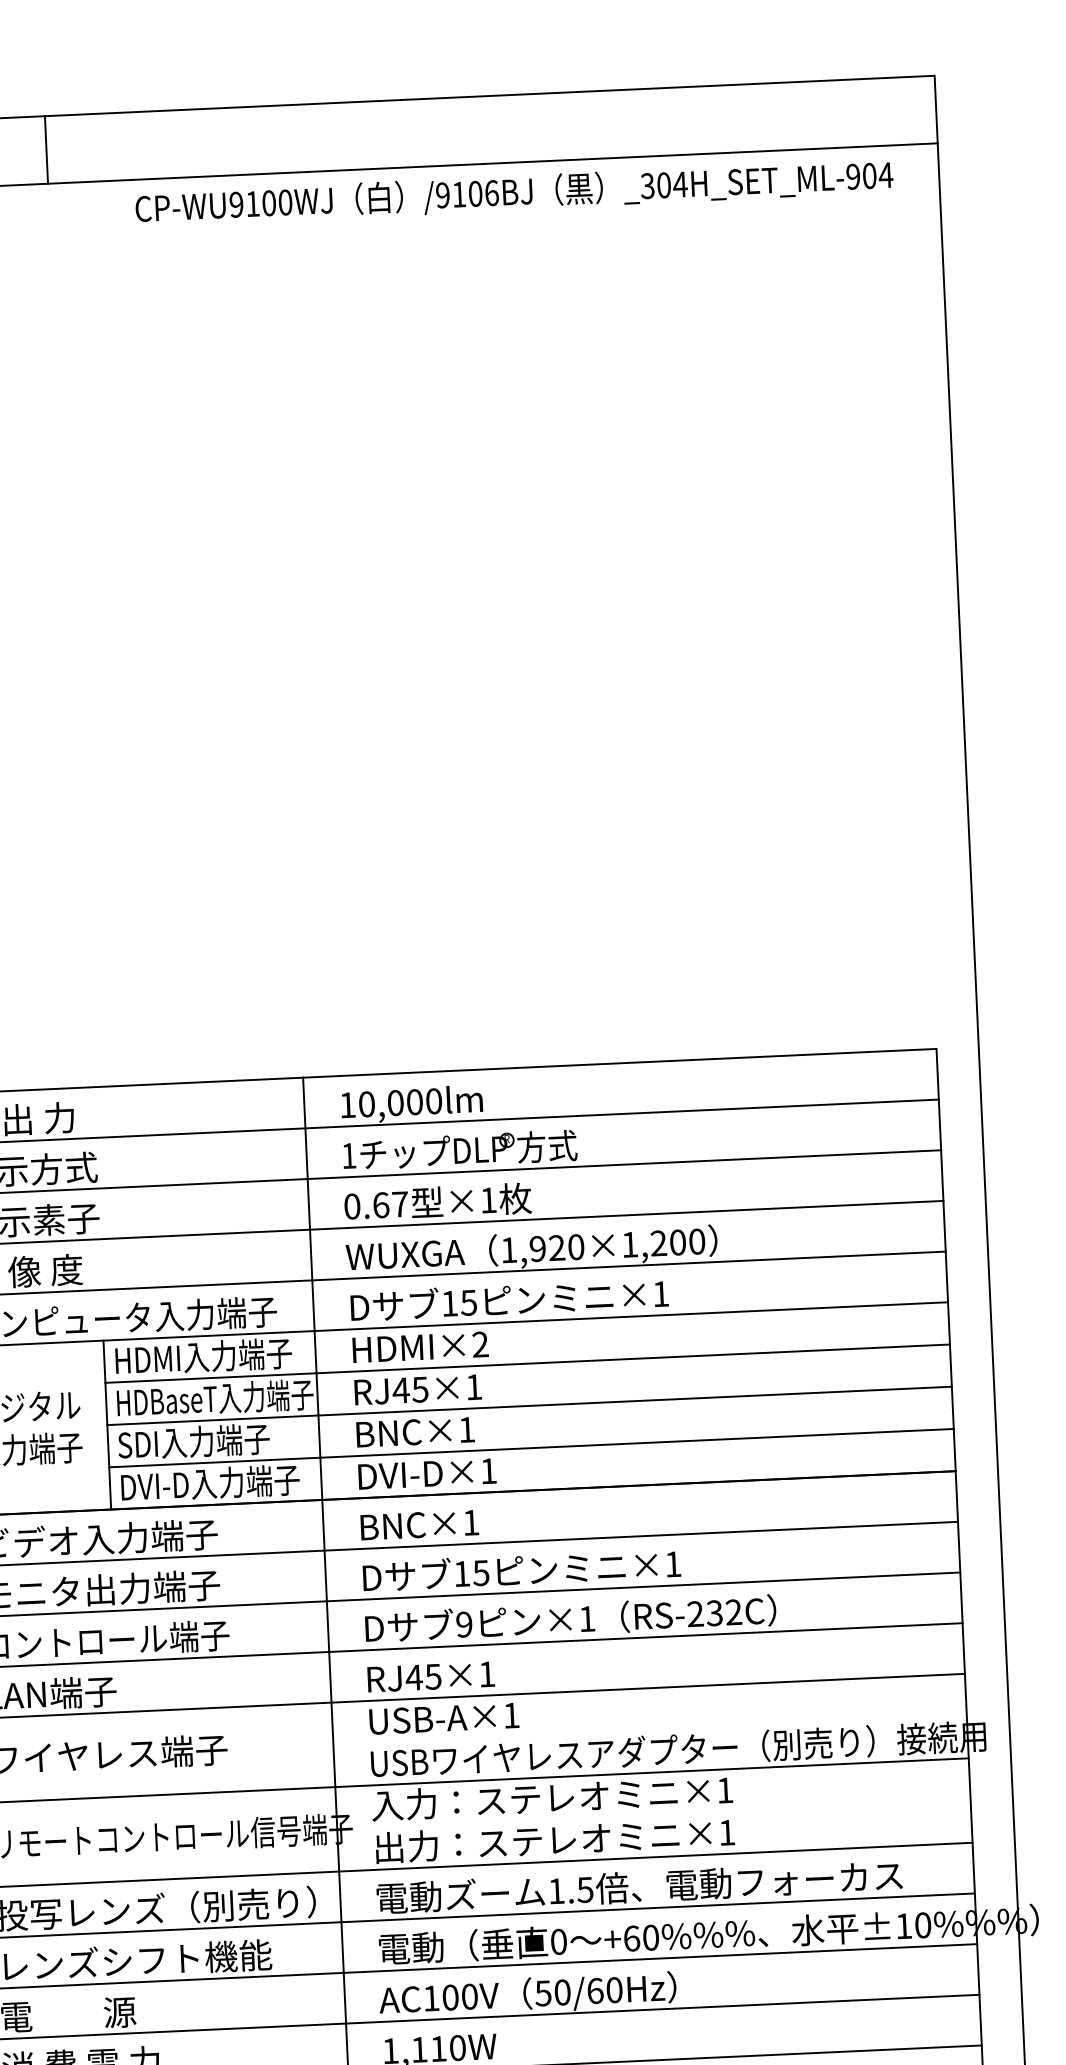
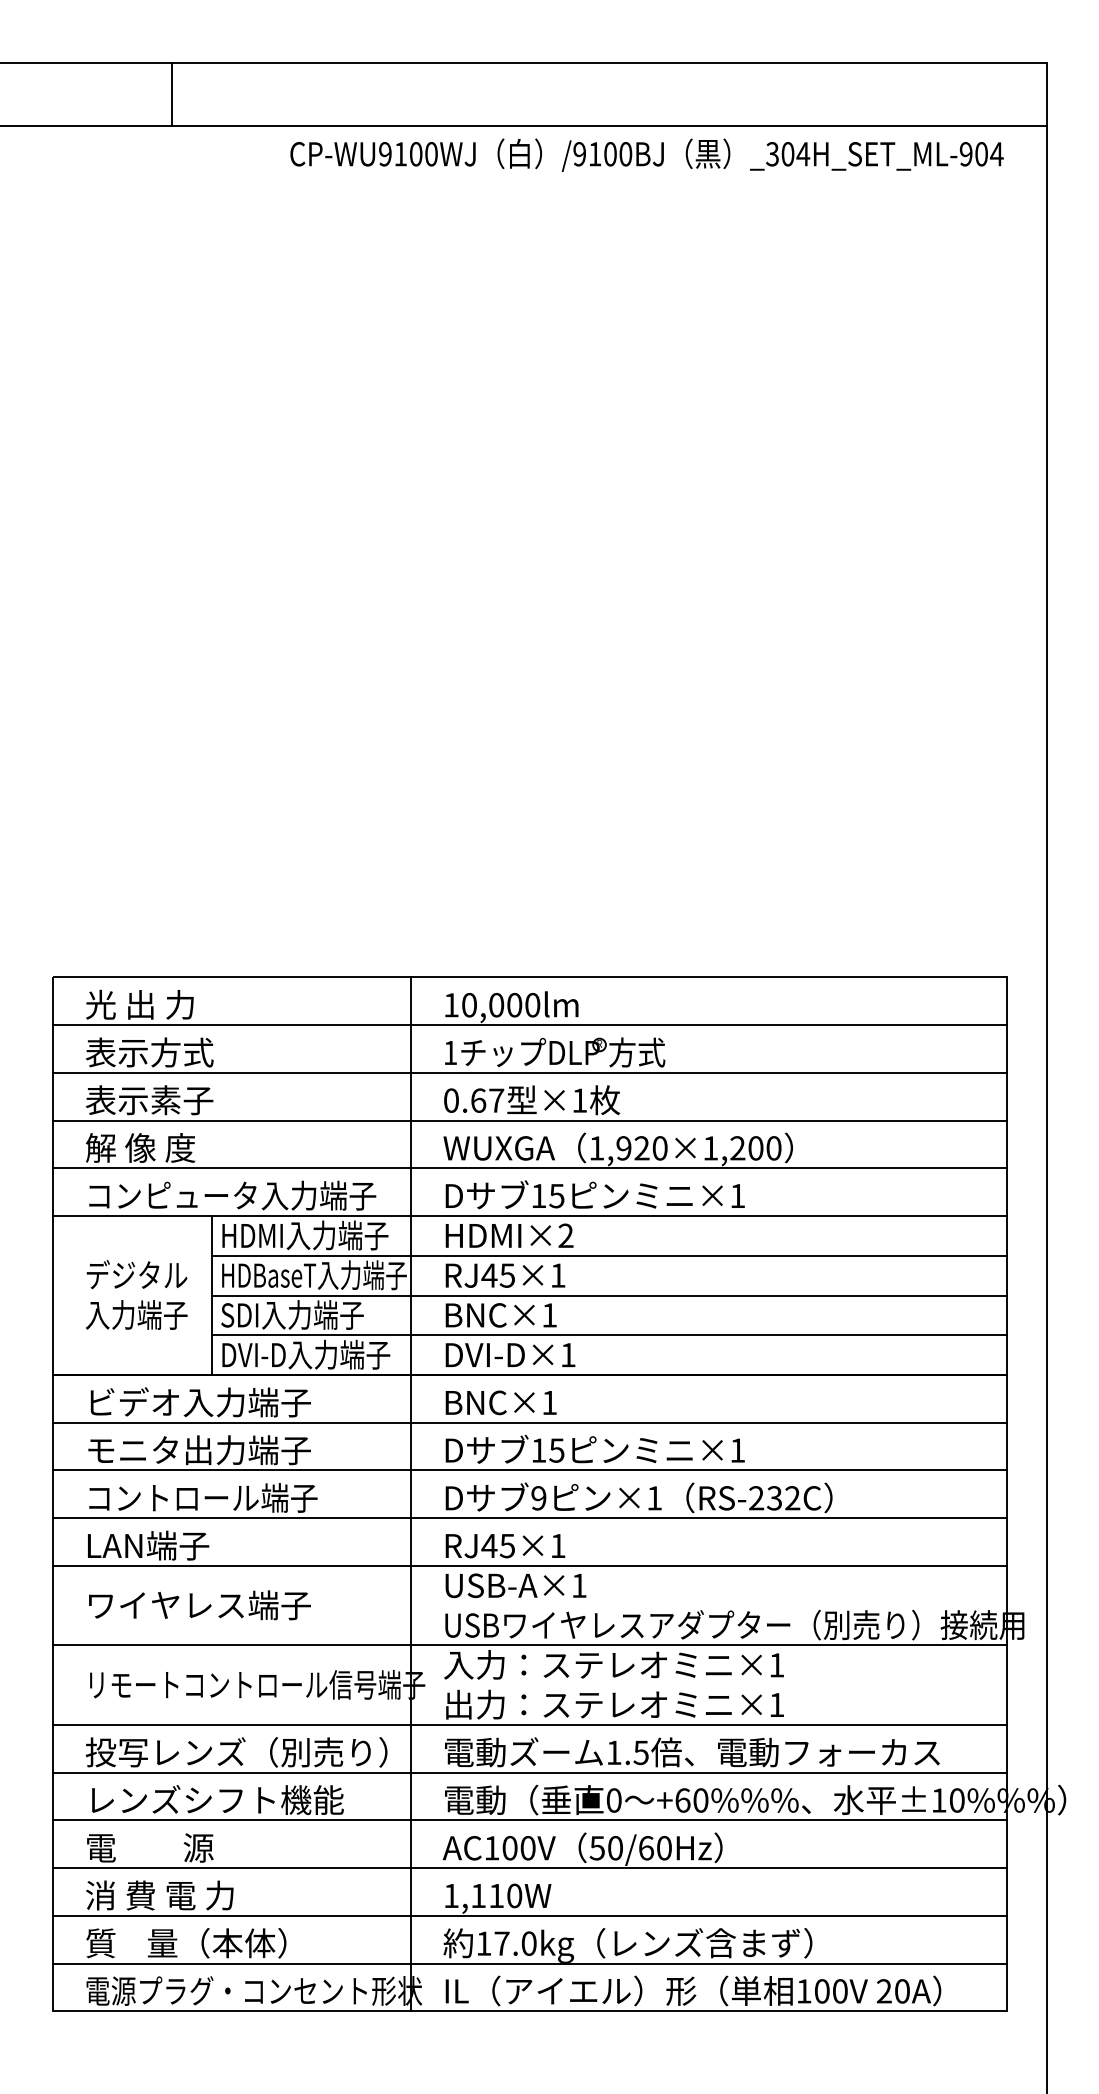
line: (46, 149) -> (172, 94), moved
text: (491, 193) -> (625, 154), /9106BJ -> /9100BJ

